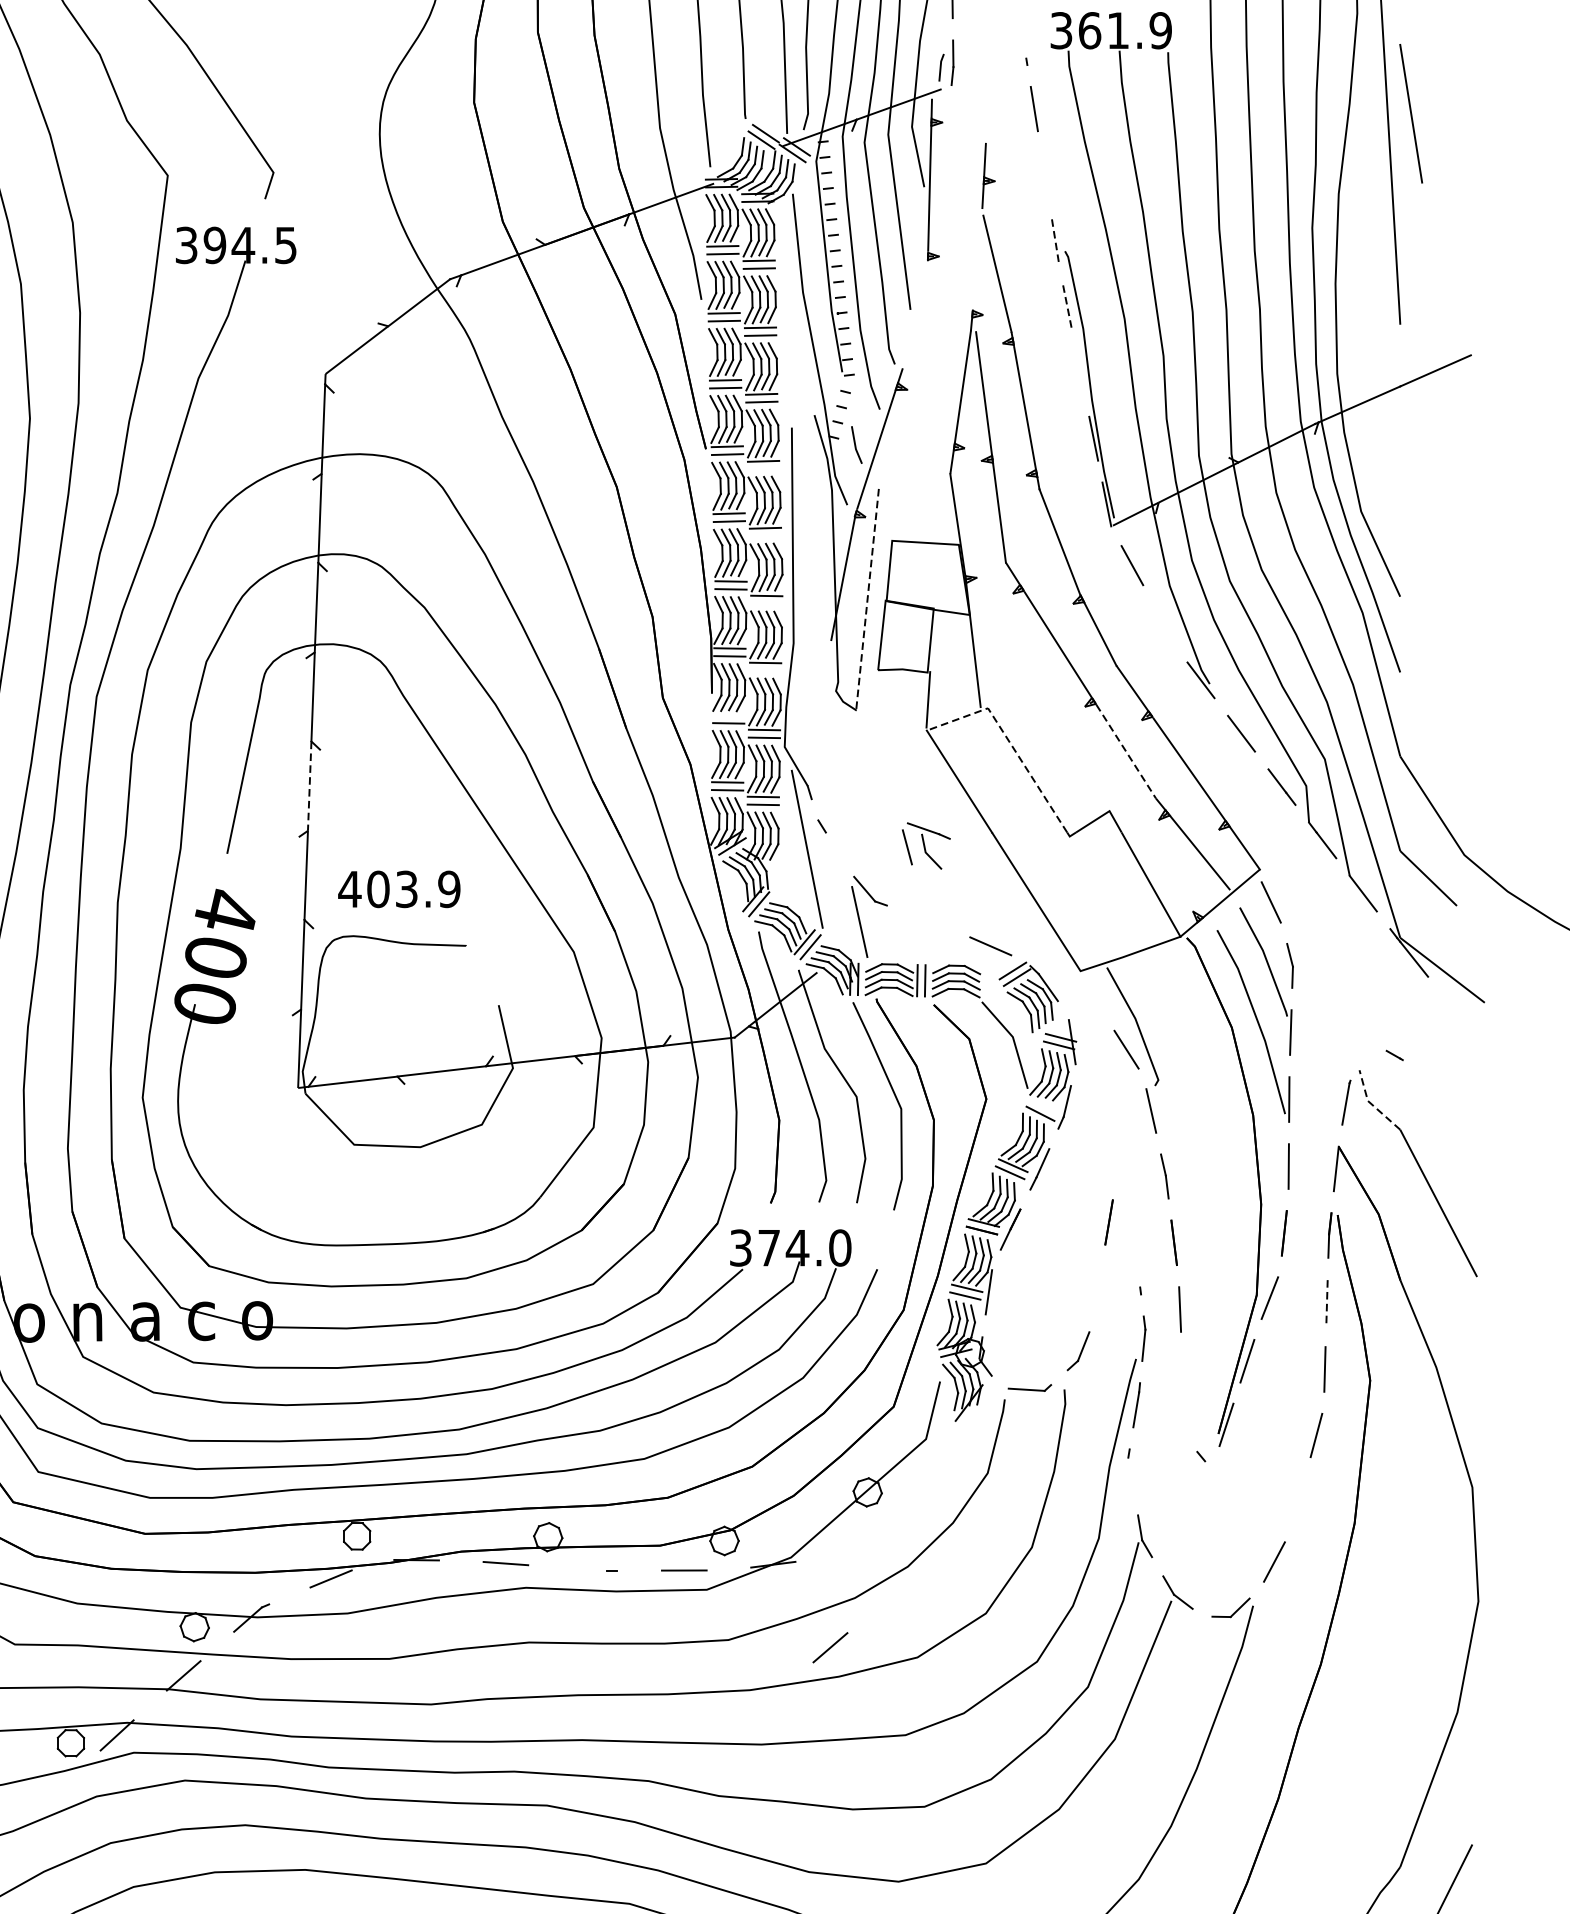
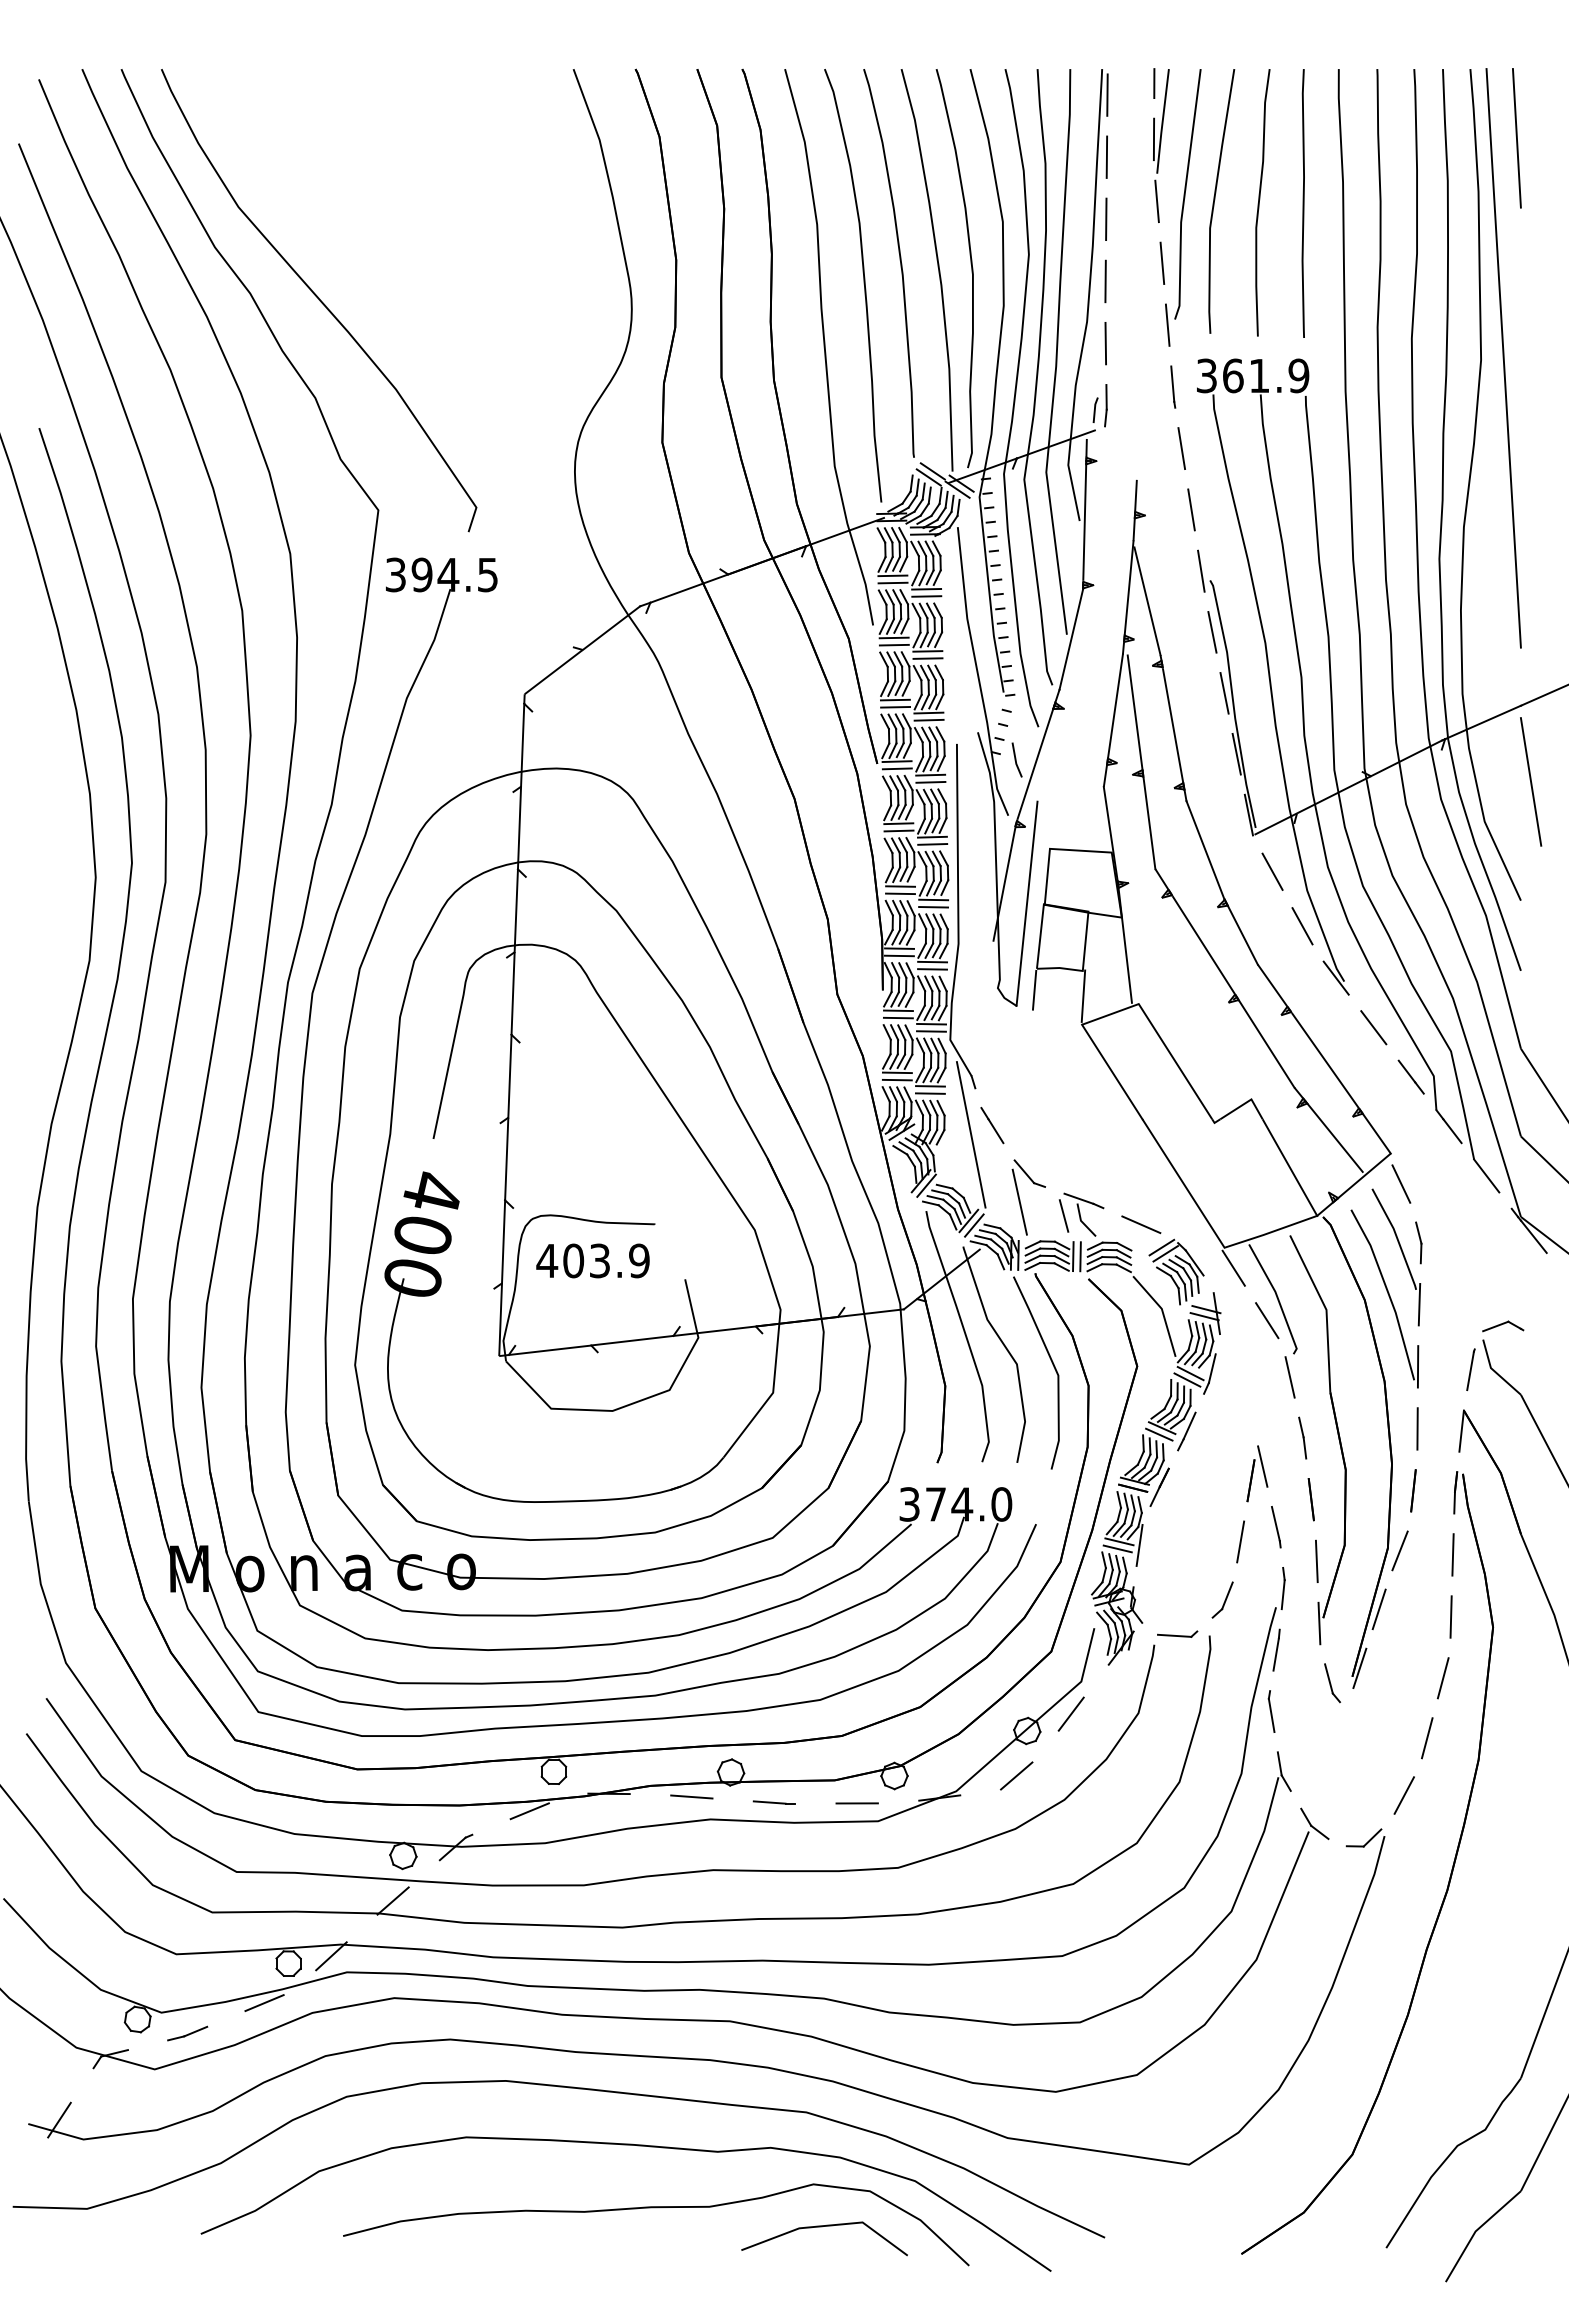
line: (1024, 38) -> (1172, 383), added
line: (1411, 113) -> (1531, 781), moved
line: (1044, 174) -> (1191, 509), added
line: (1055, 241) -> (1201, 571), dashed -> solid
line: (976, 258) -> (1128, 587), added
line: (1067, 307) -> (1212, 632), dashed -> solid
line: (915, 315) -> (1071, 639), added
line: (1080, 373) -> (1224, 693), added
line: (763, 468) -> (930, 781), added
line: (765, 536) -> (932, 844), added
line: (866, 600) -> (1026, 904), dashed -> solid
line: (766, 604) -> (933, 907), added
line: (1164, 624) -> (1302, 926), added
line: (765, 670) -> (932, 969), added
line: (875, 692) -> (1034, 989), added
line: (728, 715) -> (898, 1010), added
line: (1009, 742) -> (1158, 1035), dashed -> solid
line: (1126, 751) -> (1267, 1044), dashed -> solid
line: (309, 786) -> (509, 1076), dashed -> solid
line: (833, 845) -> (995, 1131), added
part: (926, 845) -> (1081, 1214), moved
text: (398, 888) -> (592, 1260), moved
line: (1090, 992) -> (1233, 1267), added
line: (1372, 1056) -> (1495, 1326), added
line: (1371, 1104) -> (1494, 1371), dashed -> solid
line: (1043, 1106) -> (1190, 1373), added
part: (1202, 1172) -> (1337, 1434), added
line: (1121, 1207) -> (1262, 1466), added
line: (1135, 1268) -> (1275, 1523), added
line: (1097, 1287) -> (1240, 1541), added
line: (1327, 1302) -> (1453, 1554), dashed -> solid
line: (1192, 1435) -> (1328, 1678), added
line: (914, 1473) -> (1070, 1713), added
line: (1131, 1475) -> (1271, 1715), added
line: (1298, 1500) -> (1426, 1738), added
line: (589, 1569) -> (769, 1802), added
line: (830, 1647) -> (1016, 1775), moved
line: (44, 1786) -> (264, 2003), added

